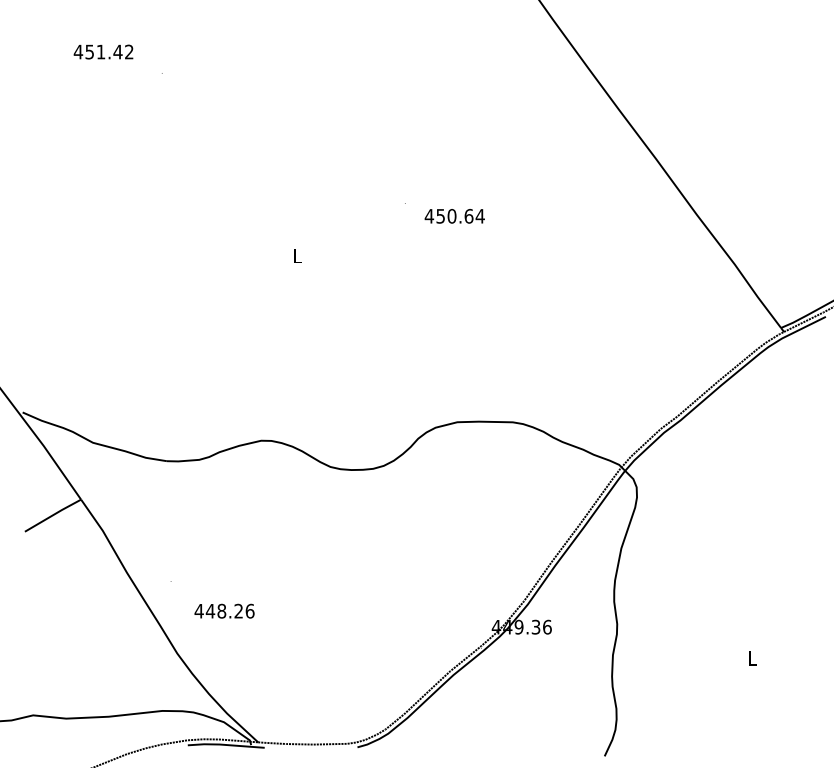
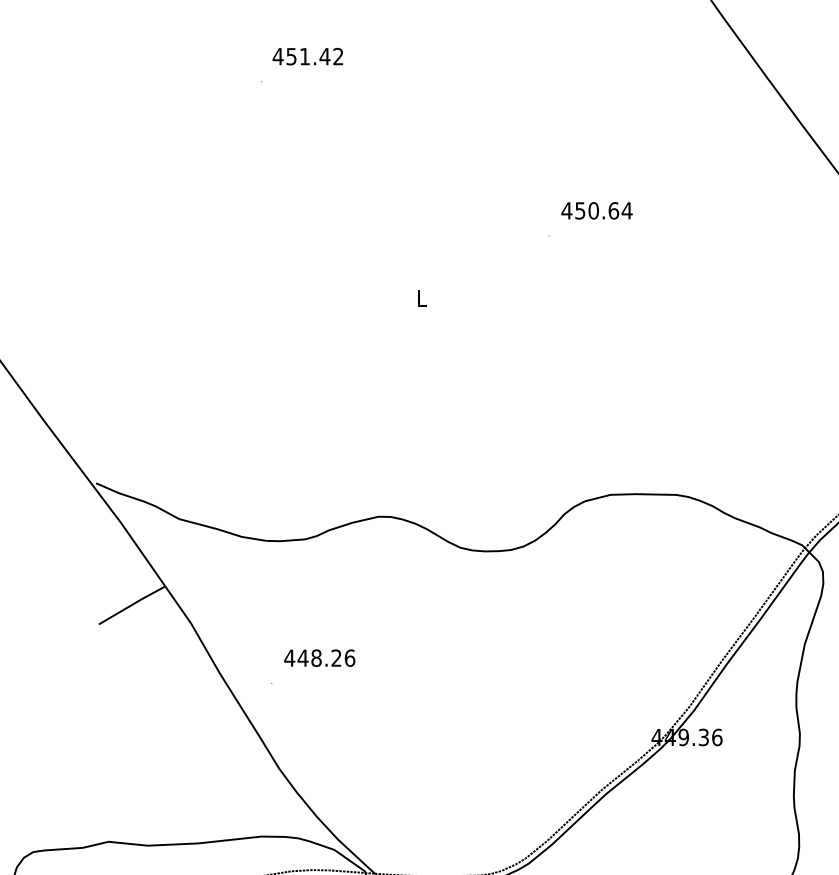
text: (103, 51) -> (307, 55), moved
text: (454, 216) -> (596, 211), moved
text: (224, 610) -> (319, 657), moved

